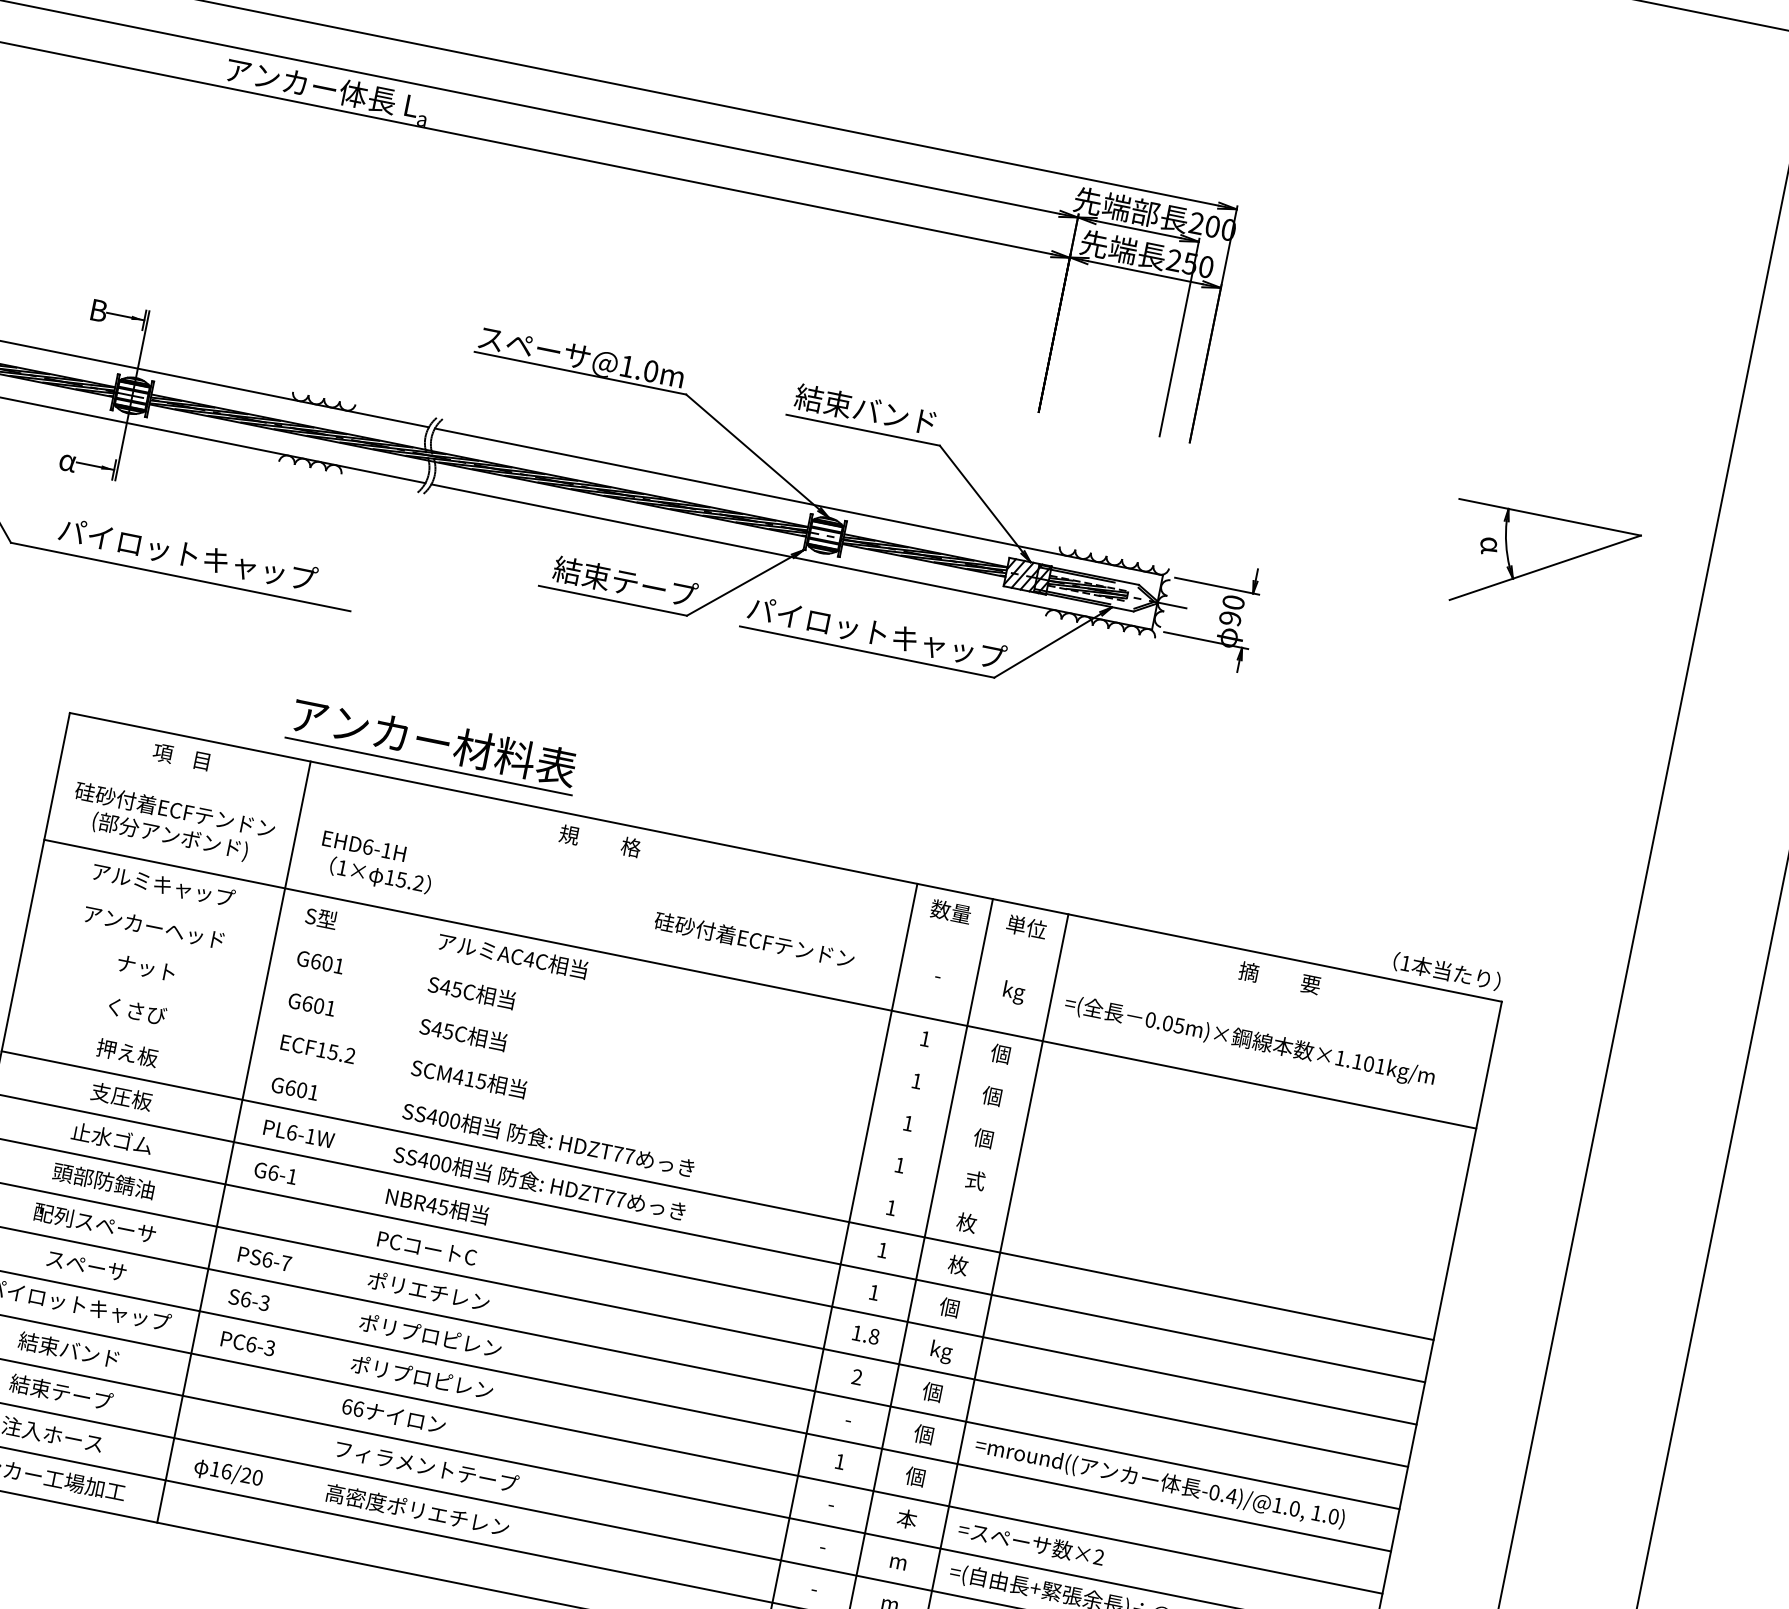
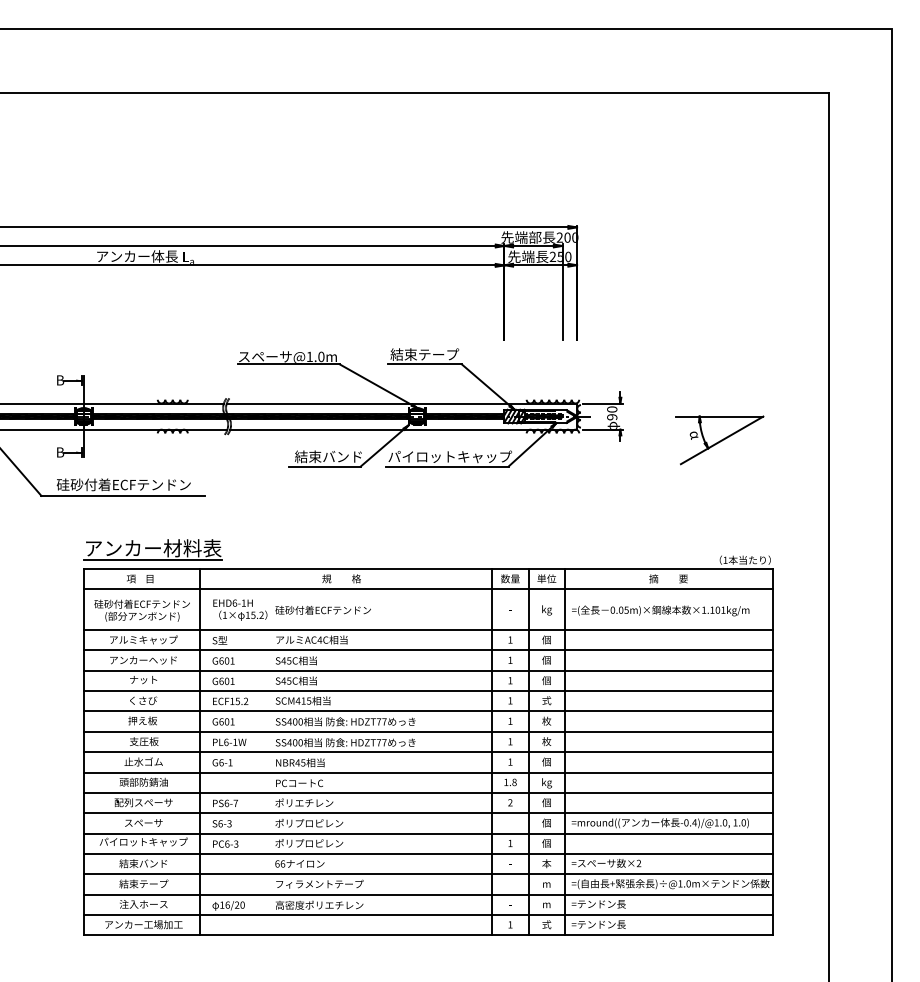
text: (897, 415) -> (439, 354), 結束バンド -> 結束テープ
text: (68, 460) -> (60, 452), α -> B
text: (186, 553) -> (123, 484), パイロットキャップ -> 硅砂付着ECFテンドン
part: (1539, 566) -> (719, 440), moved
text: (655, 587) -> (343, 456), 結束テープ -> 結束バンド
part: (431, 743) -> (152, 549), moved
line: (776, 899) -> (428, 589), added
text: (752, 940) -> (322, 610), moved
line: (750, 1026) -> (428, 650), added
line: (742, 1067) -> (428, 670), added
line: (733, 1111) -> (428, 691), added
line: (725, 1153) -> (428, 711), added

